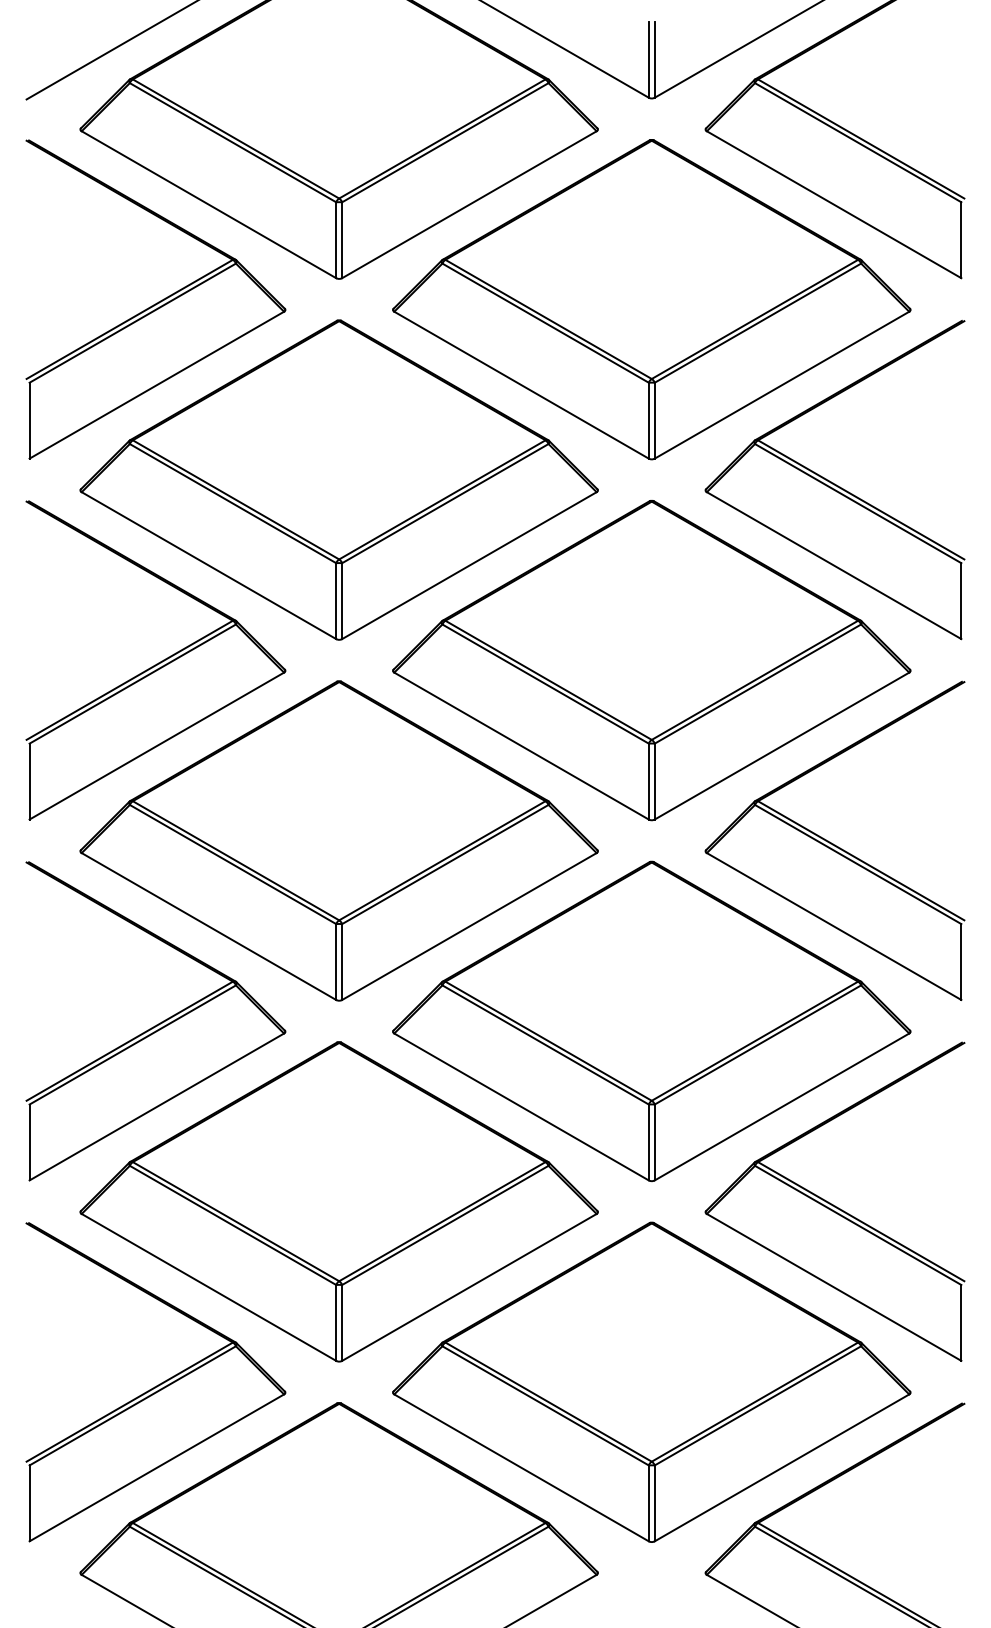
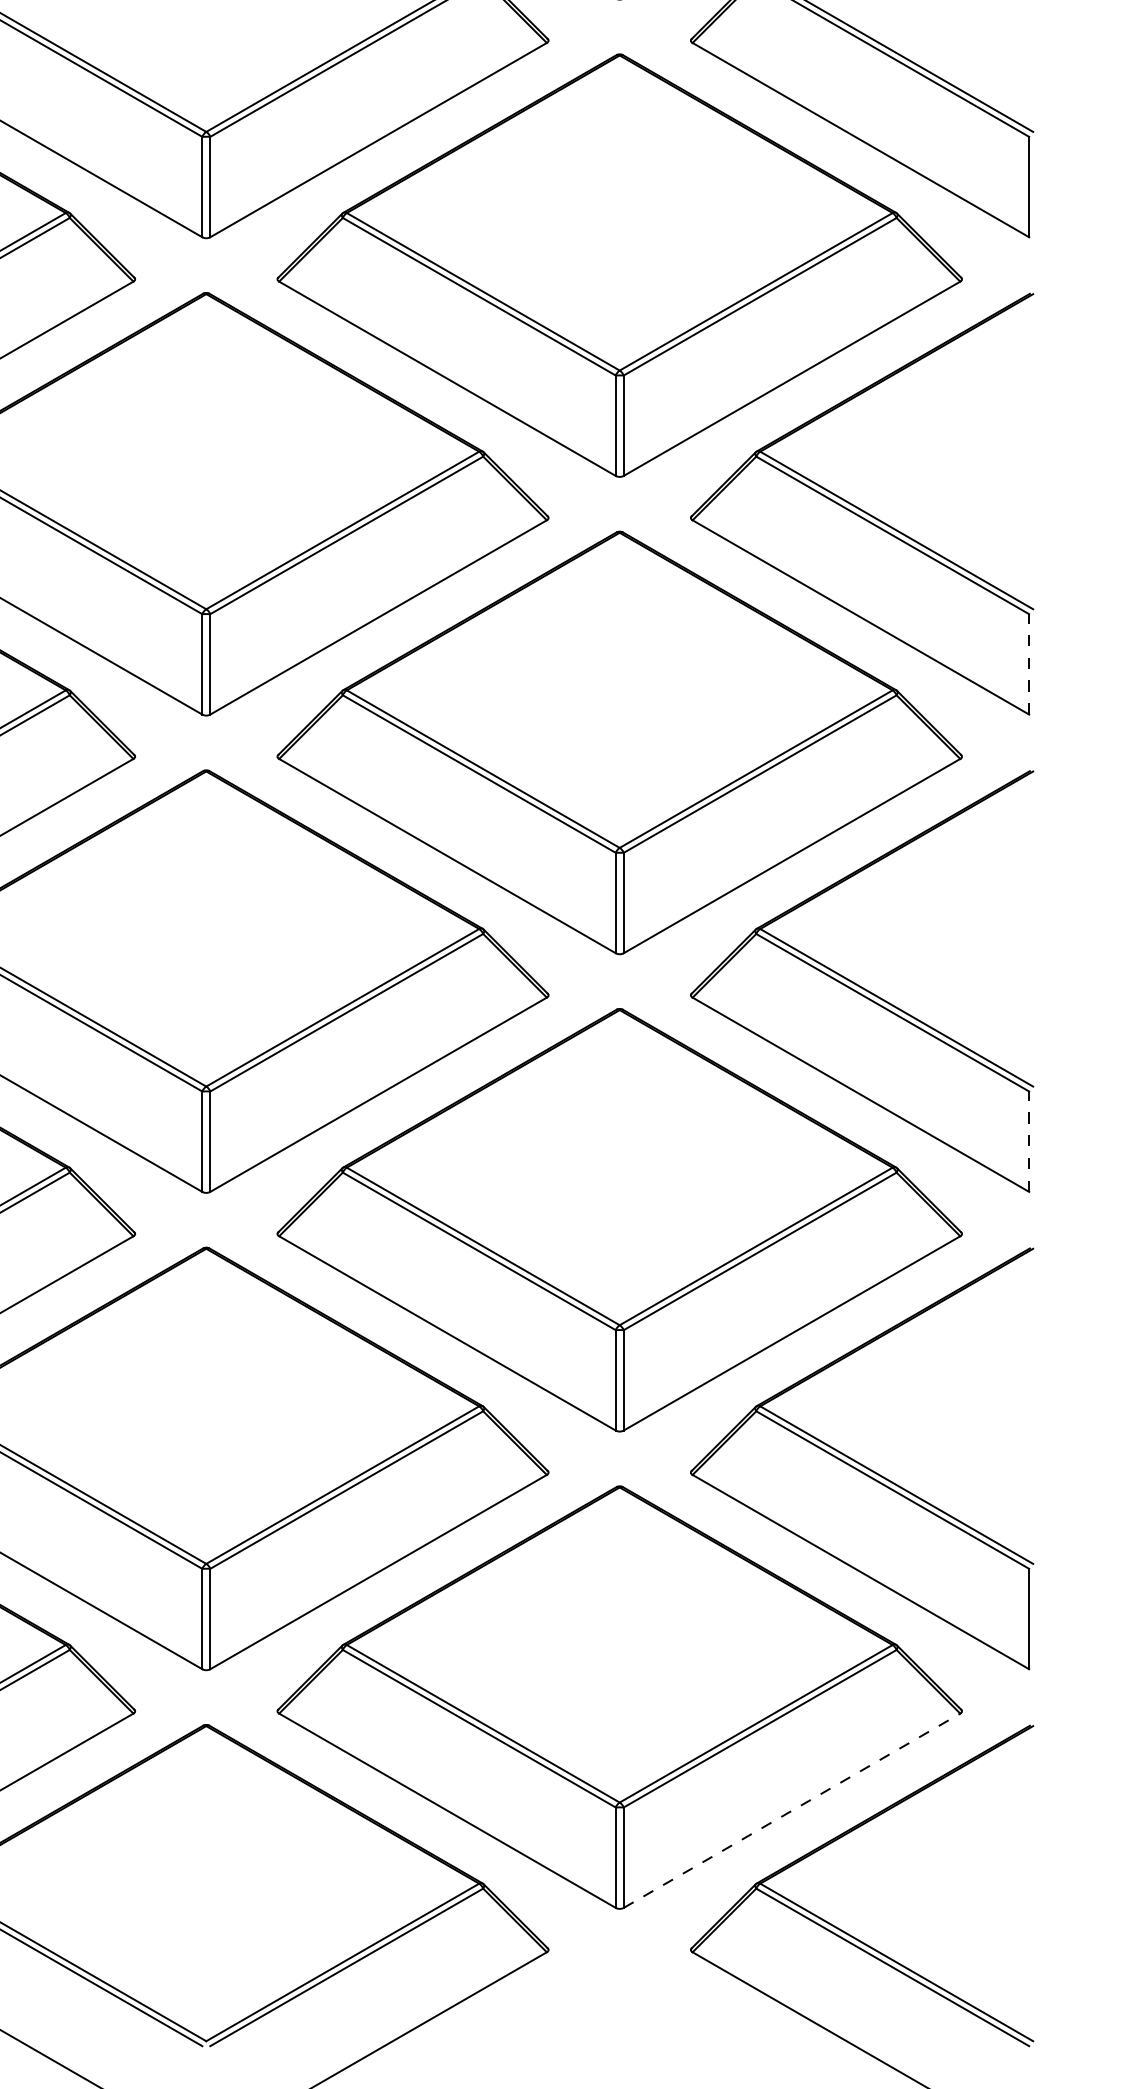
line: (961, 601) -> (1029, 664), solid -> dashed
line: (961, 962) -> (1029, 1142), solid -> dashed
line: (782, 1467) -> (792, 1810), solid -> dashed

